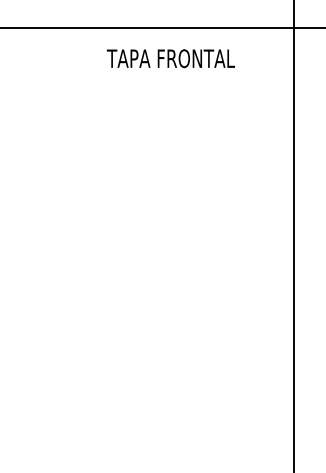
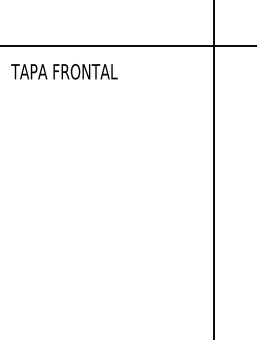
text: (170, 58) -> (64, 71), moved

